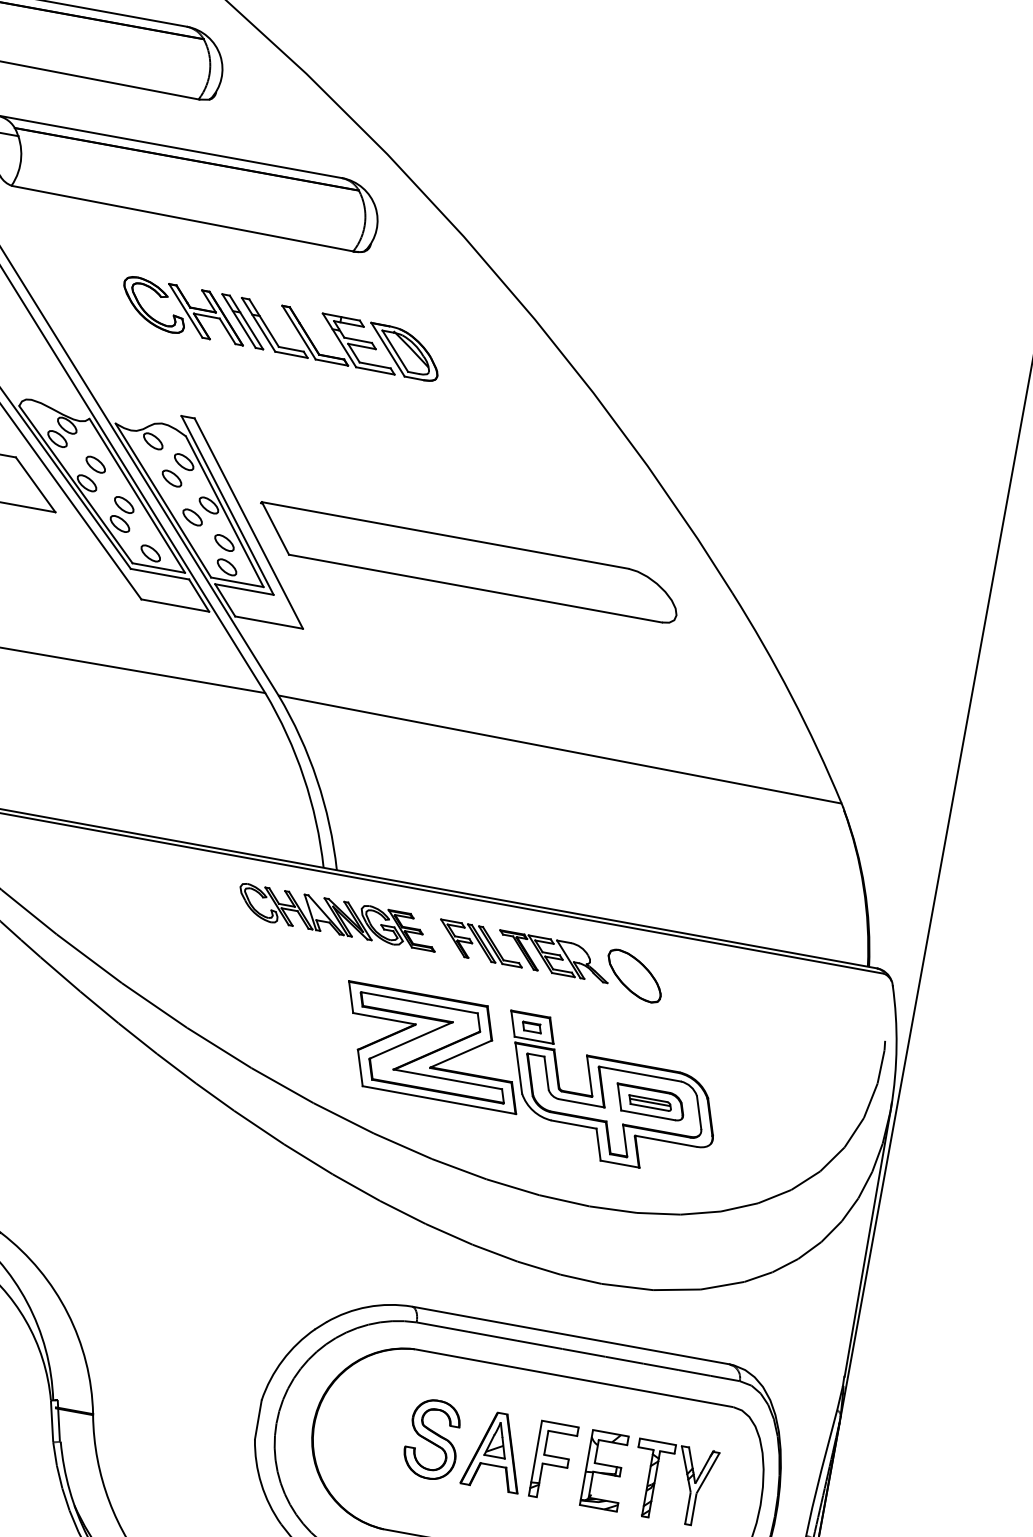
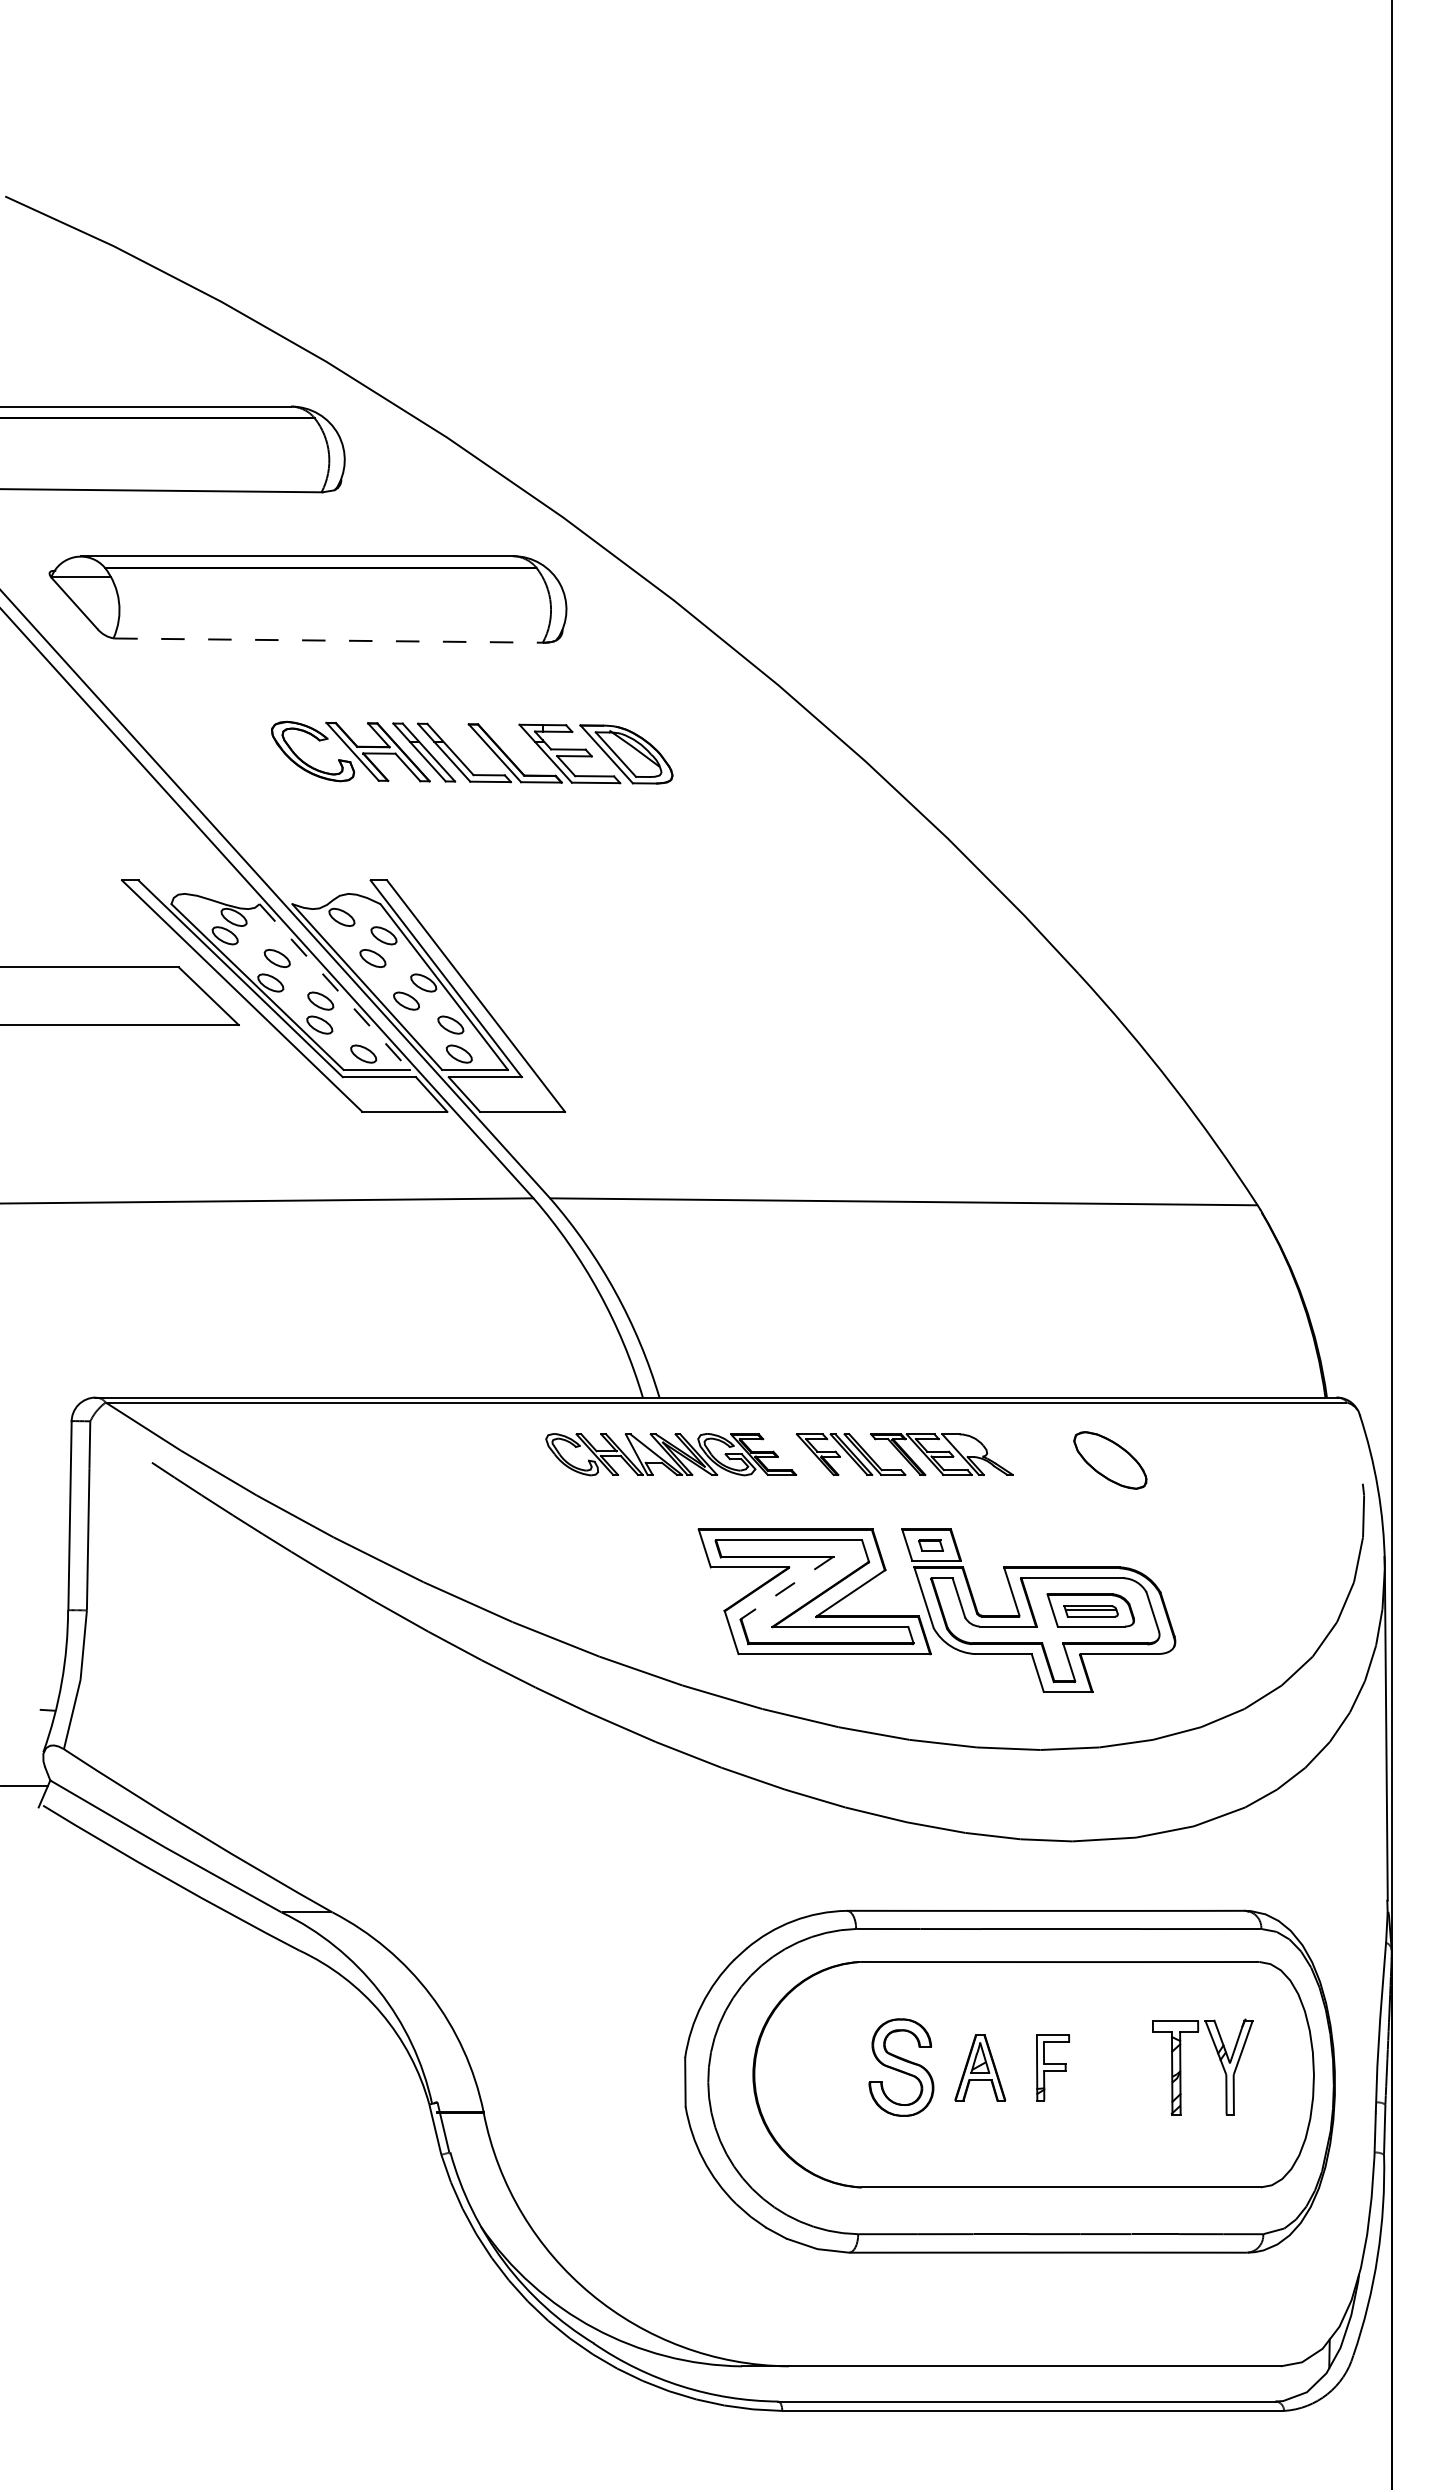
line: (183, 218) -> (329, 640), solid -> dashed
line: (137, 496) -> (334, 987), solid -> dashed
part: (467, 563) -> (750, 996), removed
part: (634, 976) -> (1110, 1460), moved
line: (411, 1040) -> (787, 1587), solid -> dashed
part: (494, 1450) -> (979, 2067), size x0.7
part: (553, 1461) -> (1052, 2067), size x0.7
part: (604, 1470) -> (1117, 2067), removed

